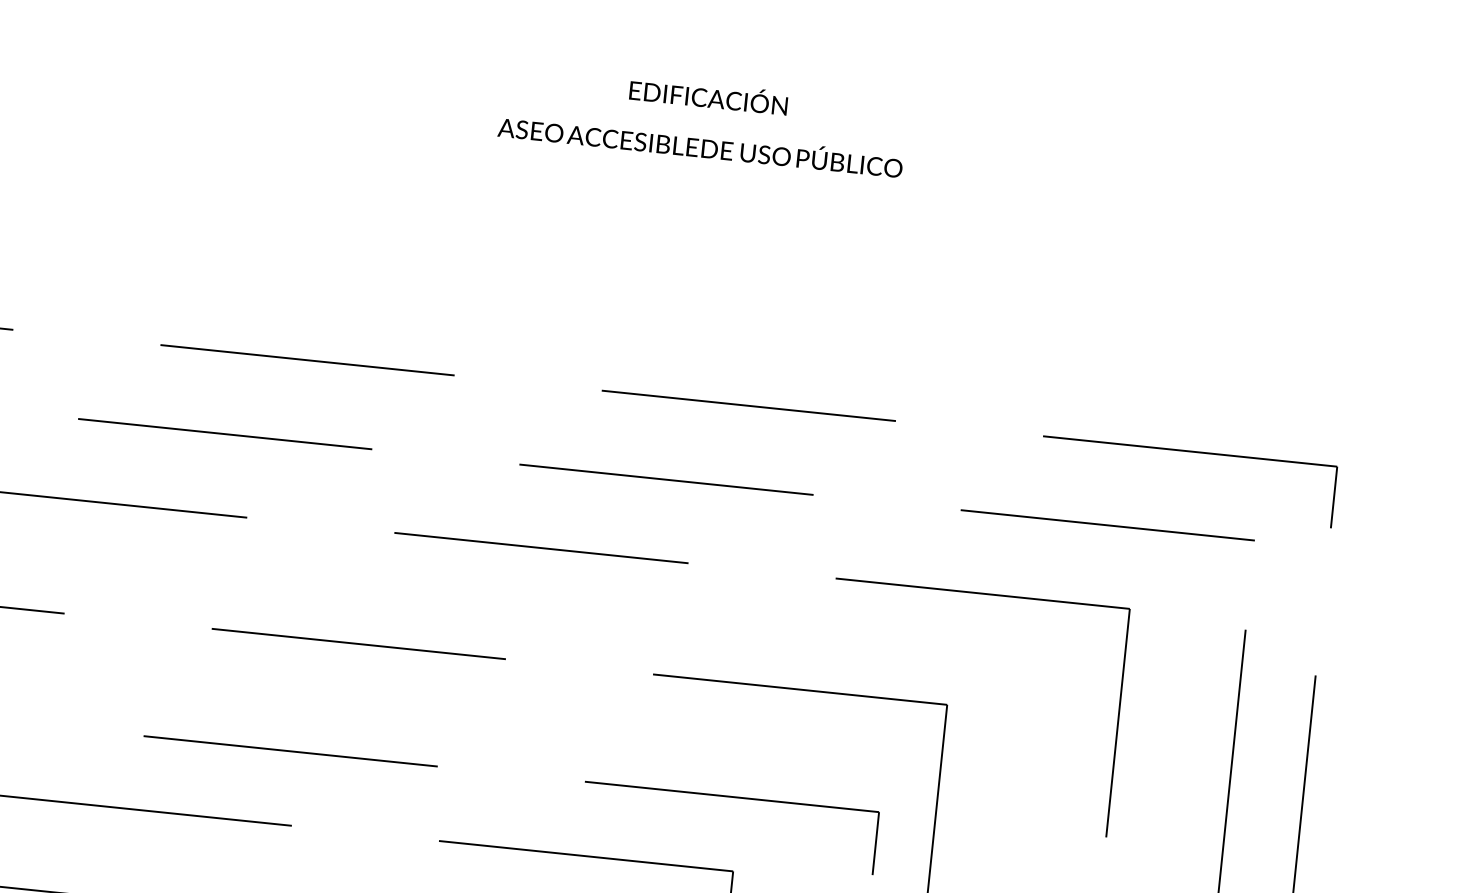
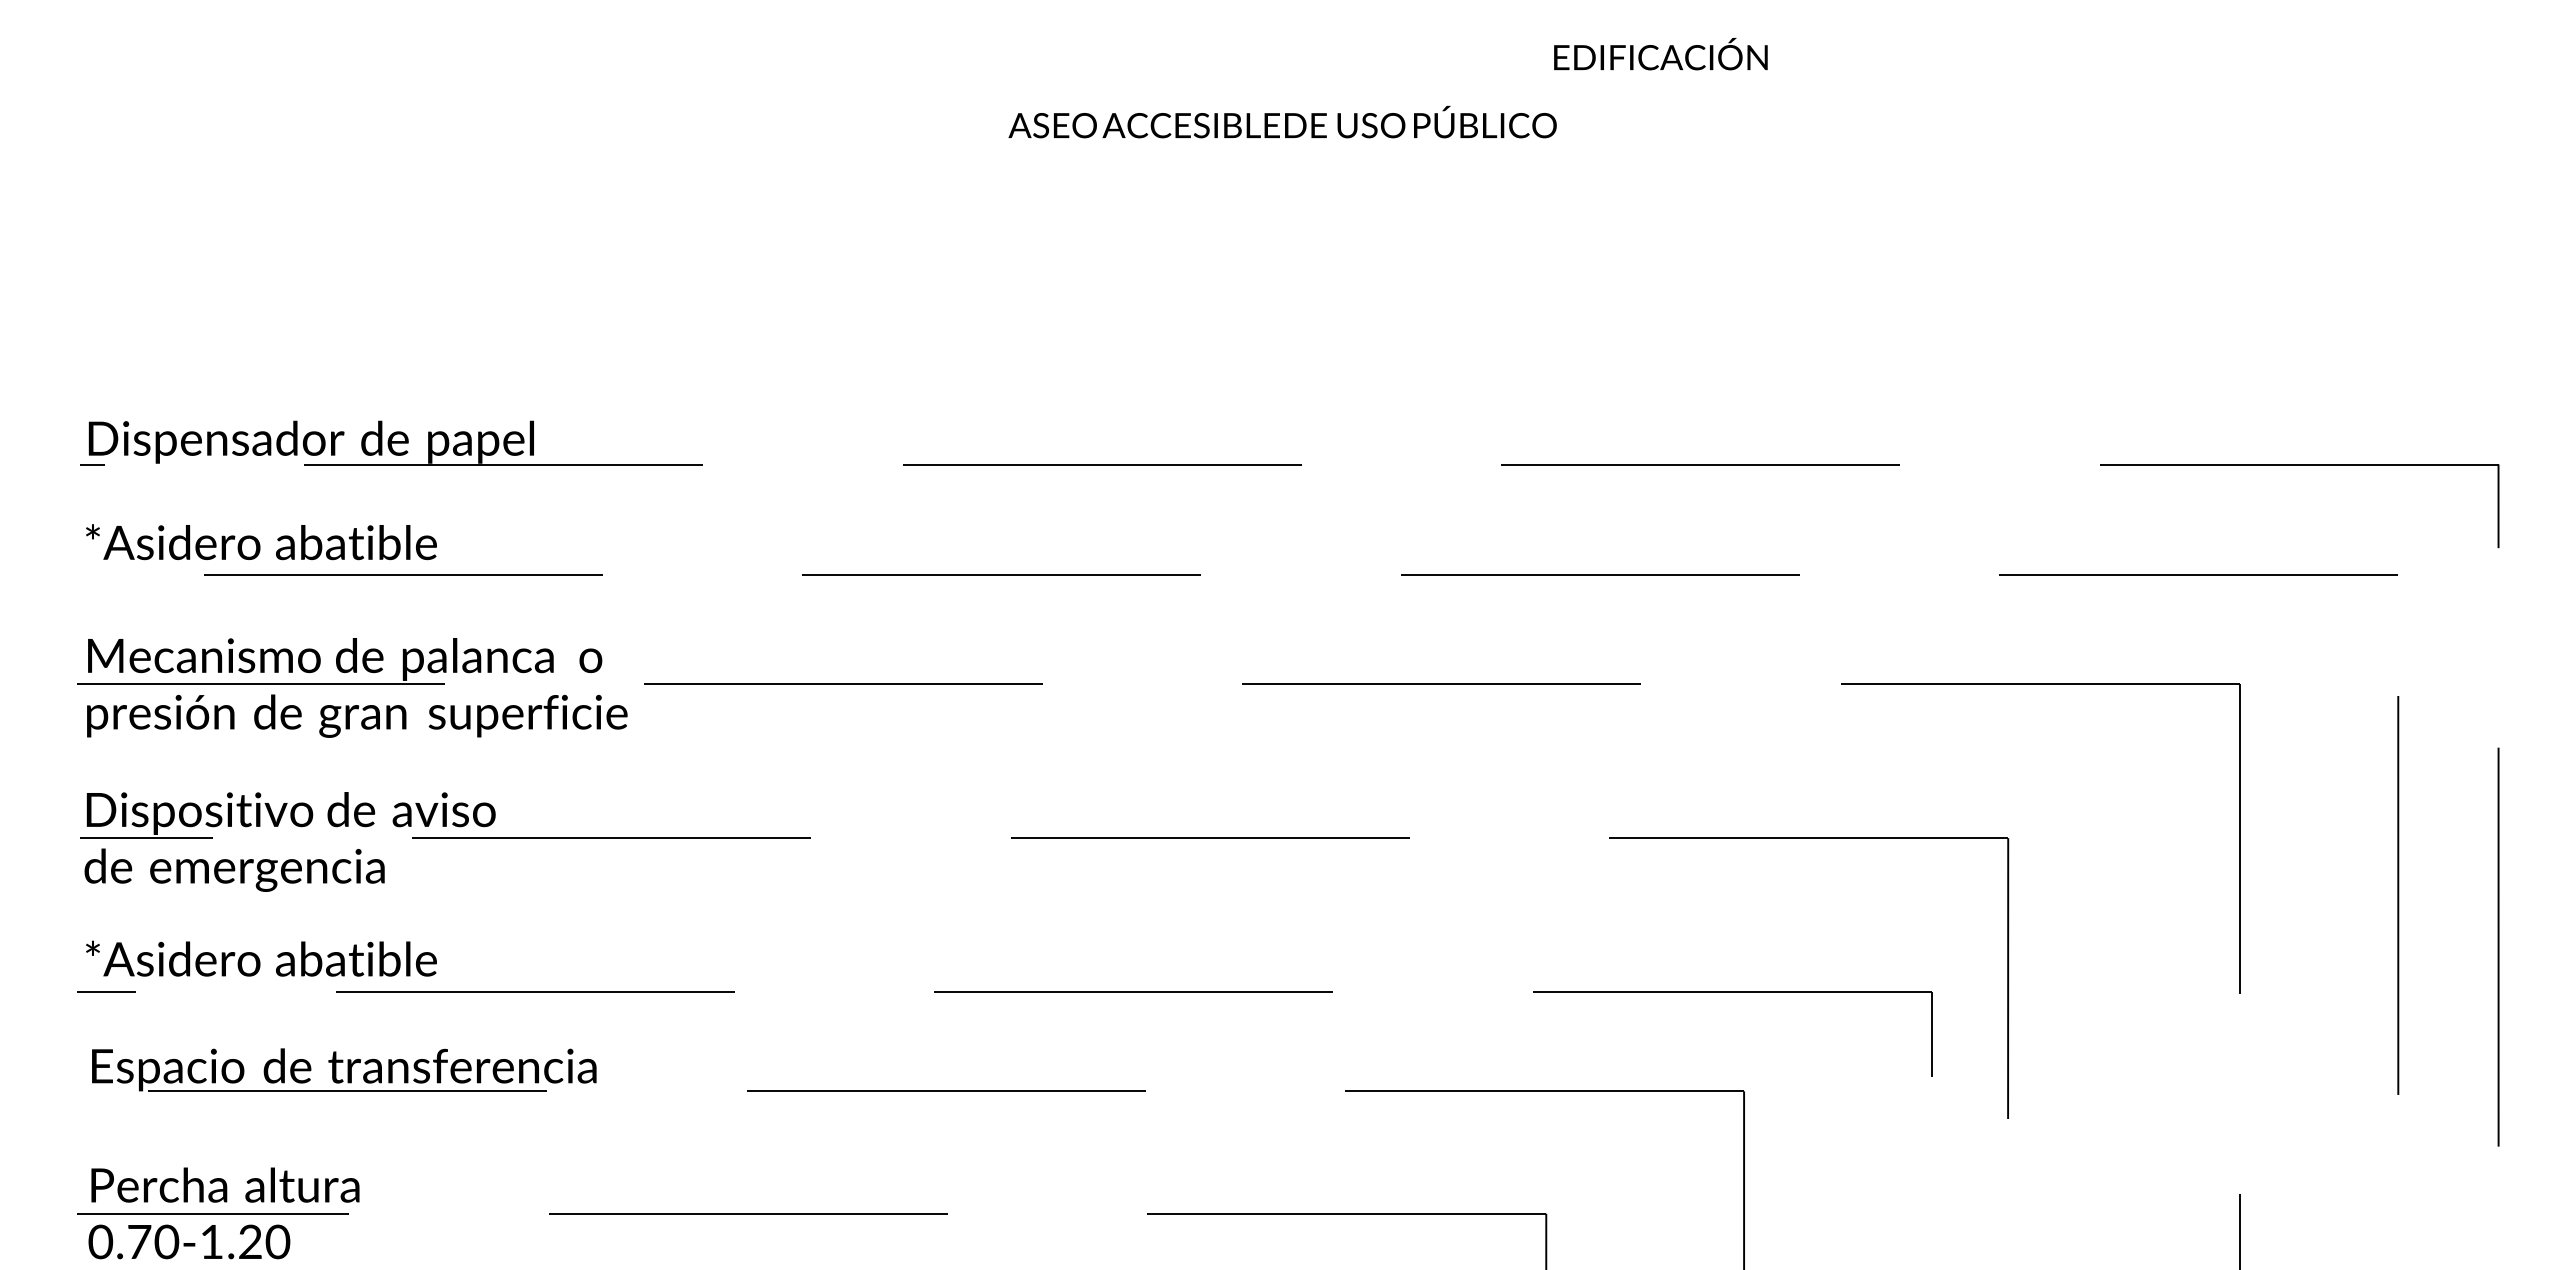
text: (708, 96) -> (1660, 54), moved
text: (700, 145) -> (1282, 122), moved

